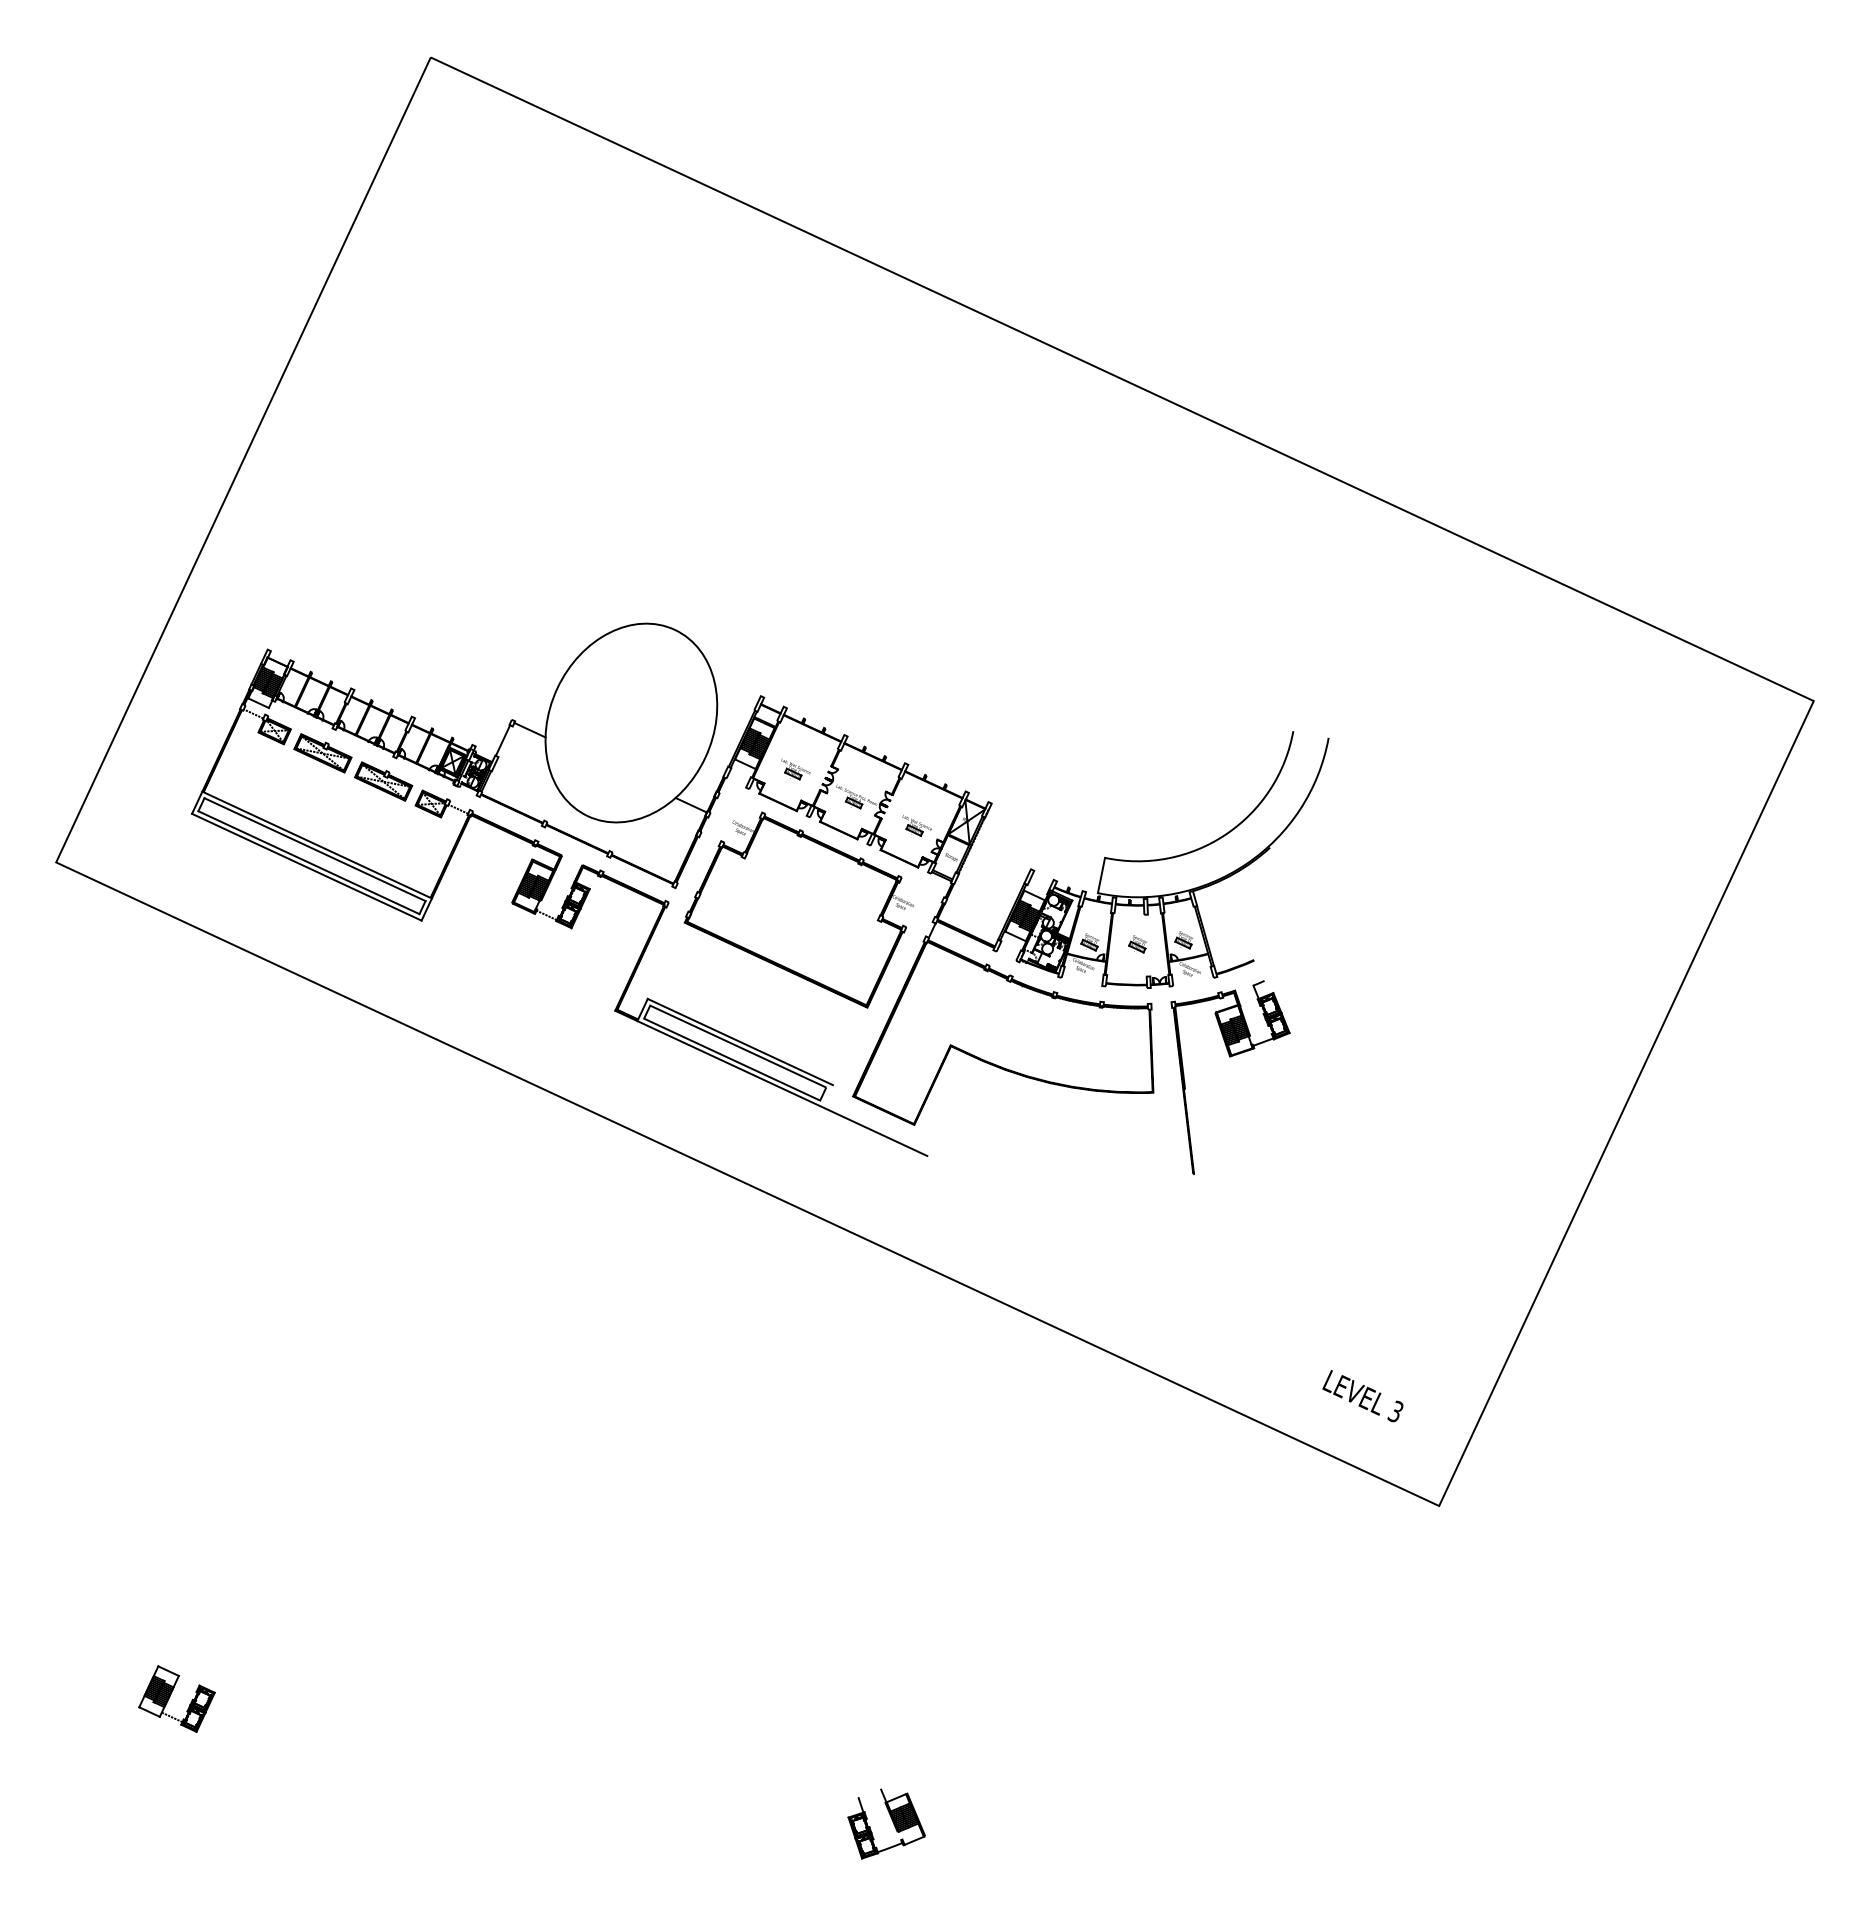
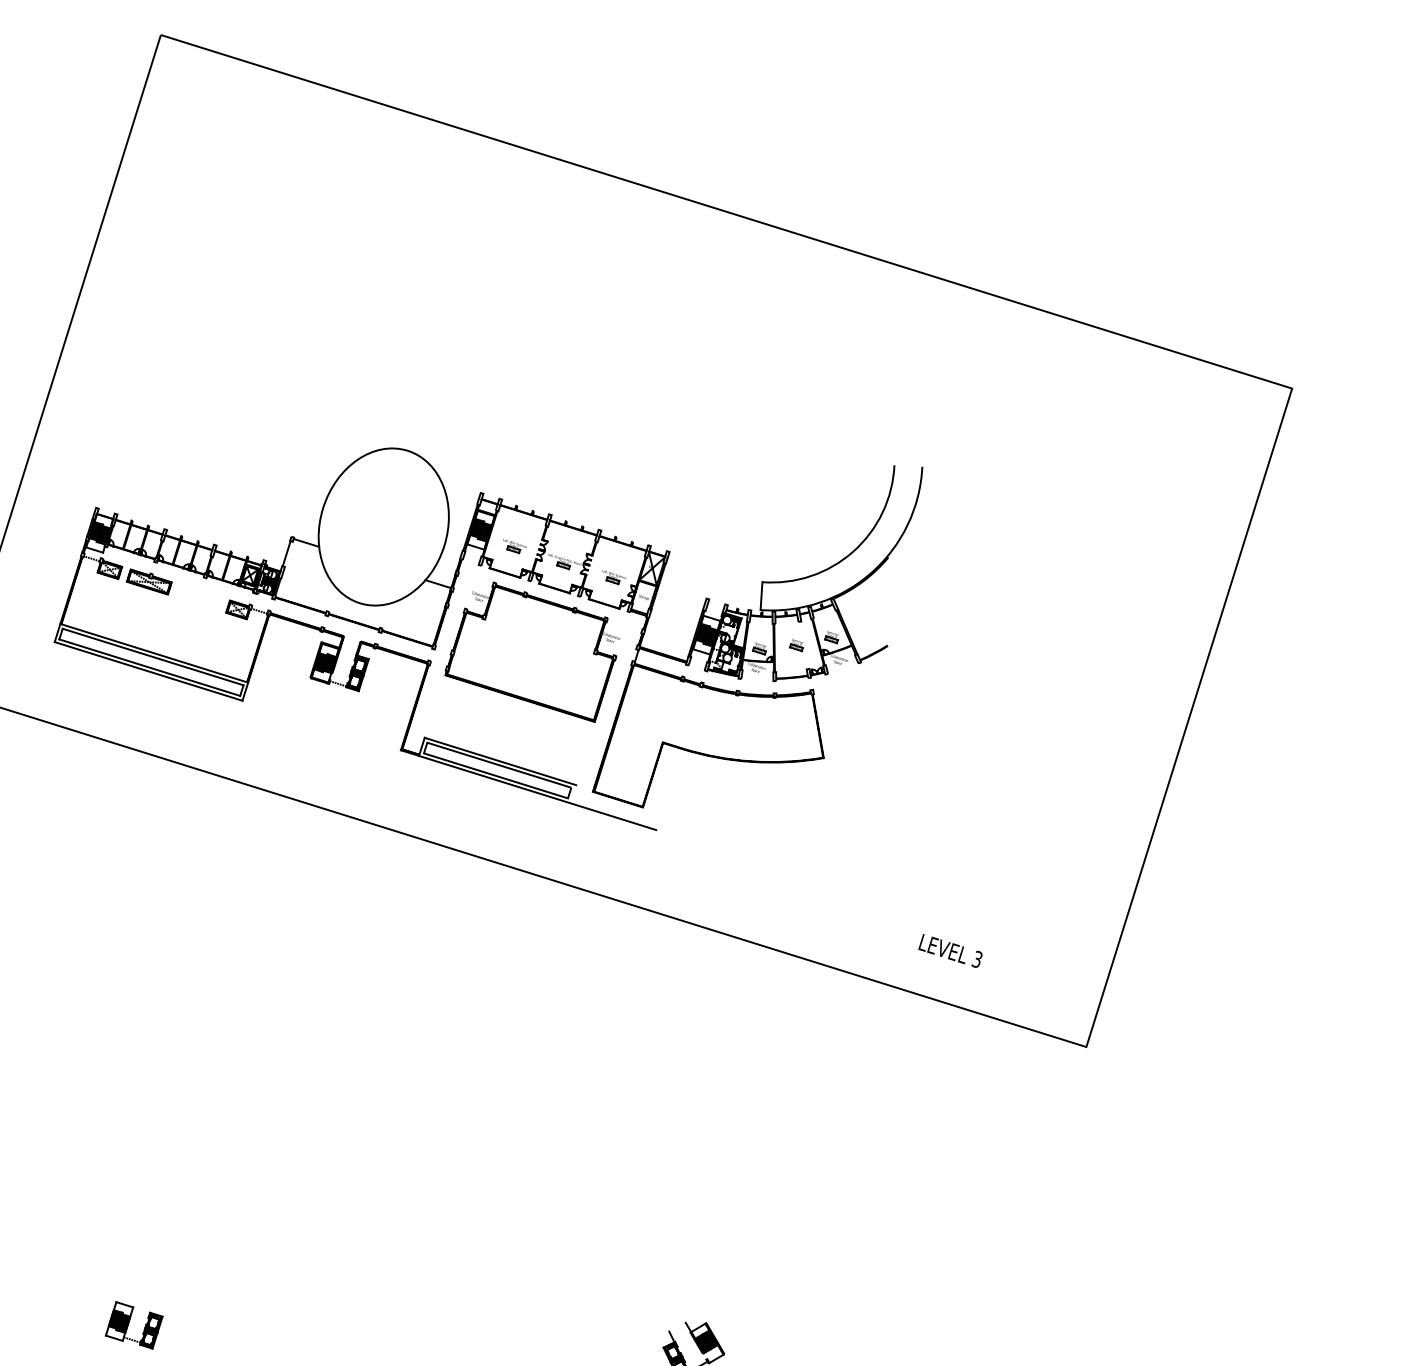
part: (383, 781) -> (198, 597), removed
part: (1230, 1057) -> (879, 723), removed
text: (1362, 1396) -> (949, 951), moved

